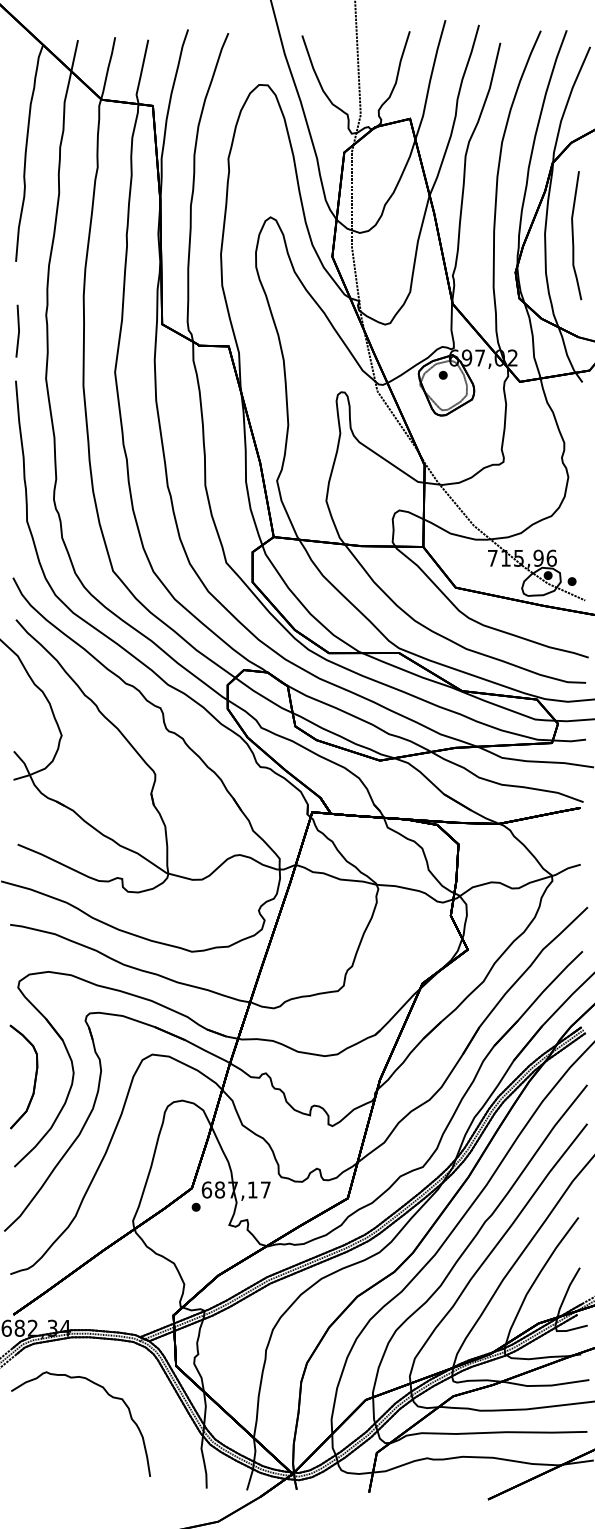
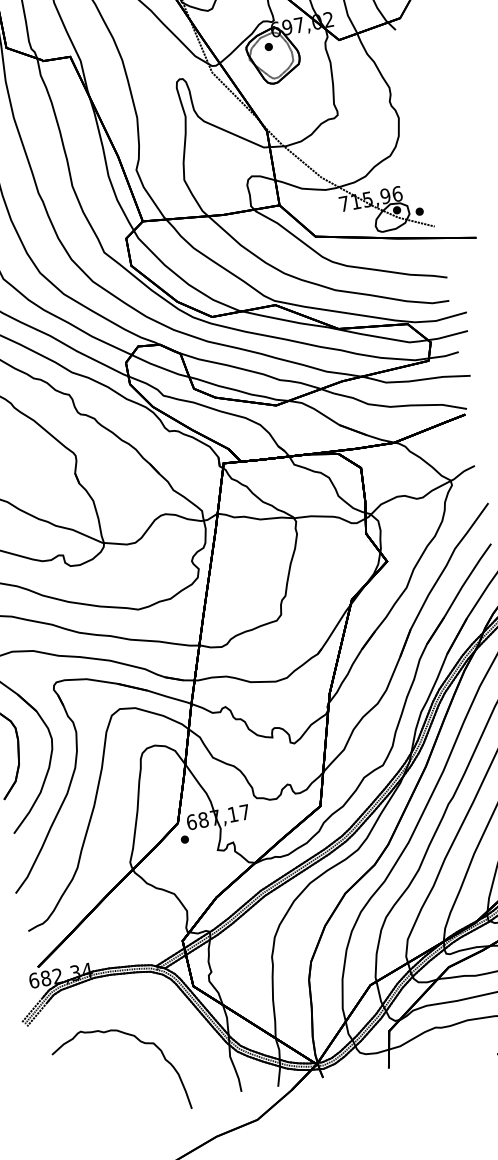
curve: (108, 1395) -> (140, 1042), moved

